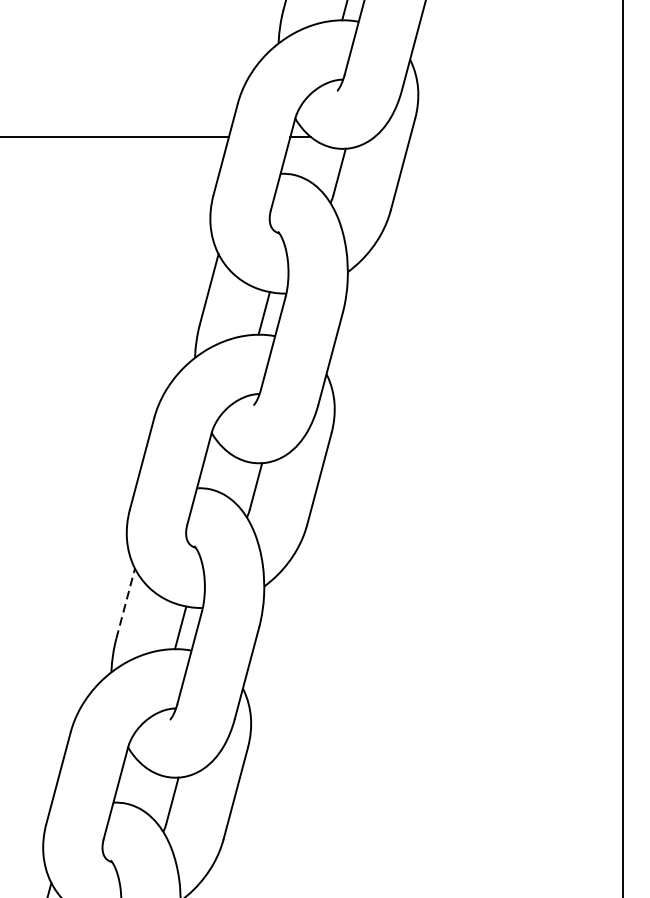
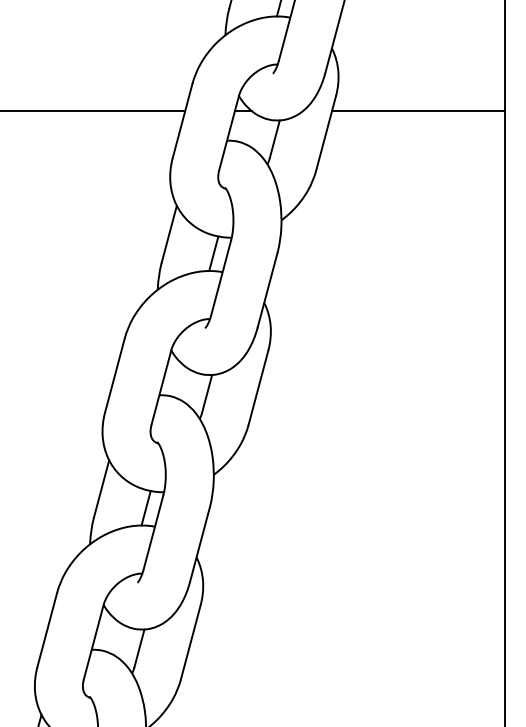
line: (517, 137) -> (418, 111), added
line: (125, 603) -> (101, 488), dashed -> solid

